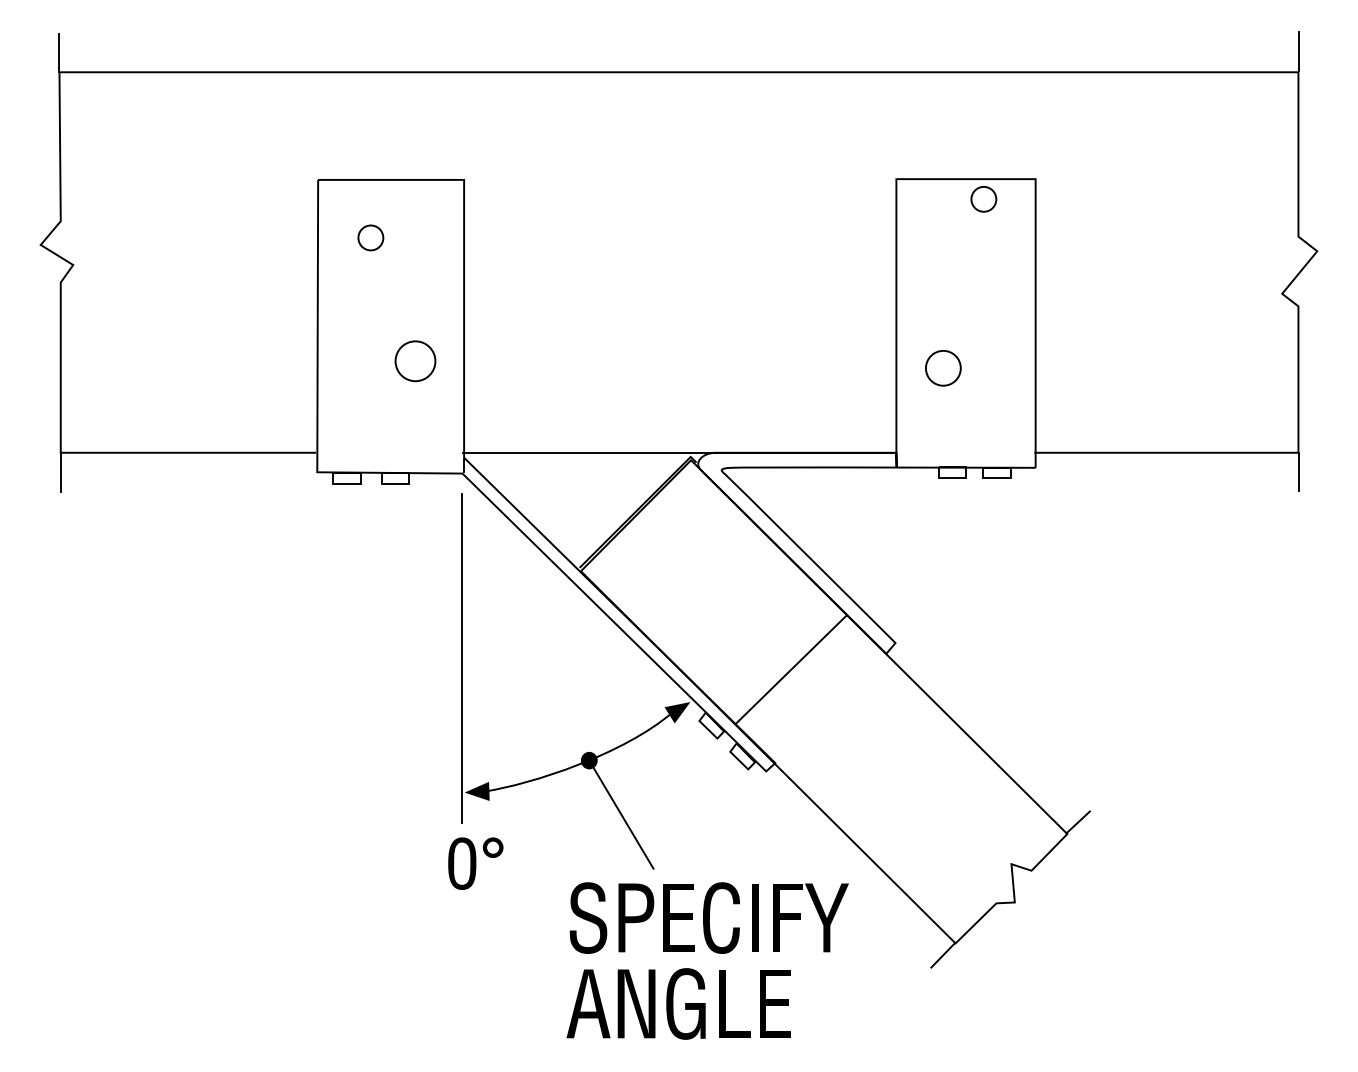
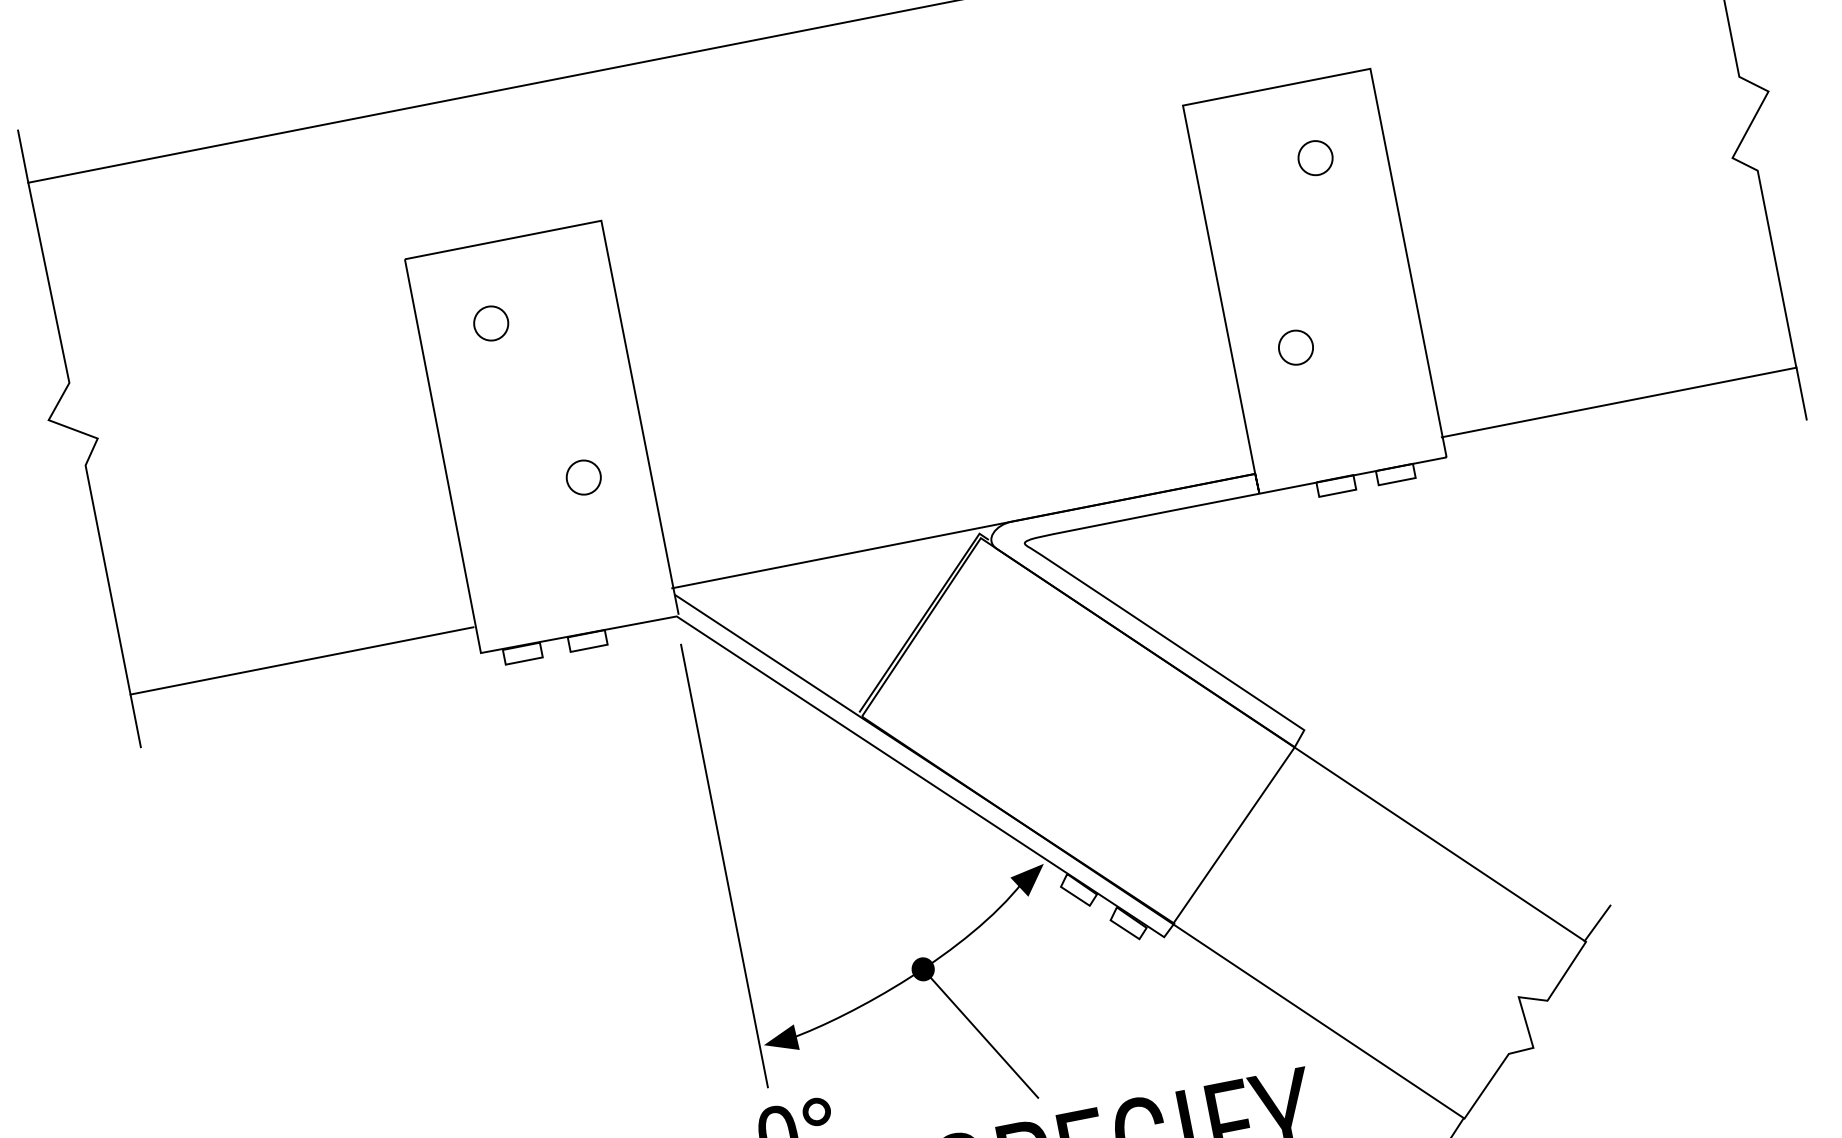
circle: (983, 199) -> (1315, 158), moved
circle: (415, 360) -> (583, 476), size x0.62
circle: (942, 367) -> (1294, 346), size x0.71
line: (790, 669) -> (1232, 835), moved

